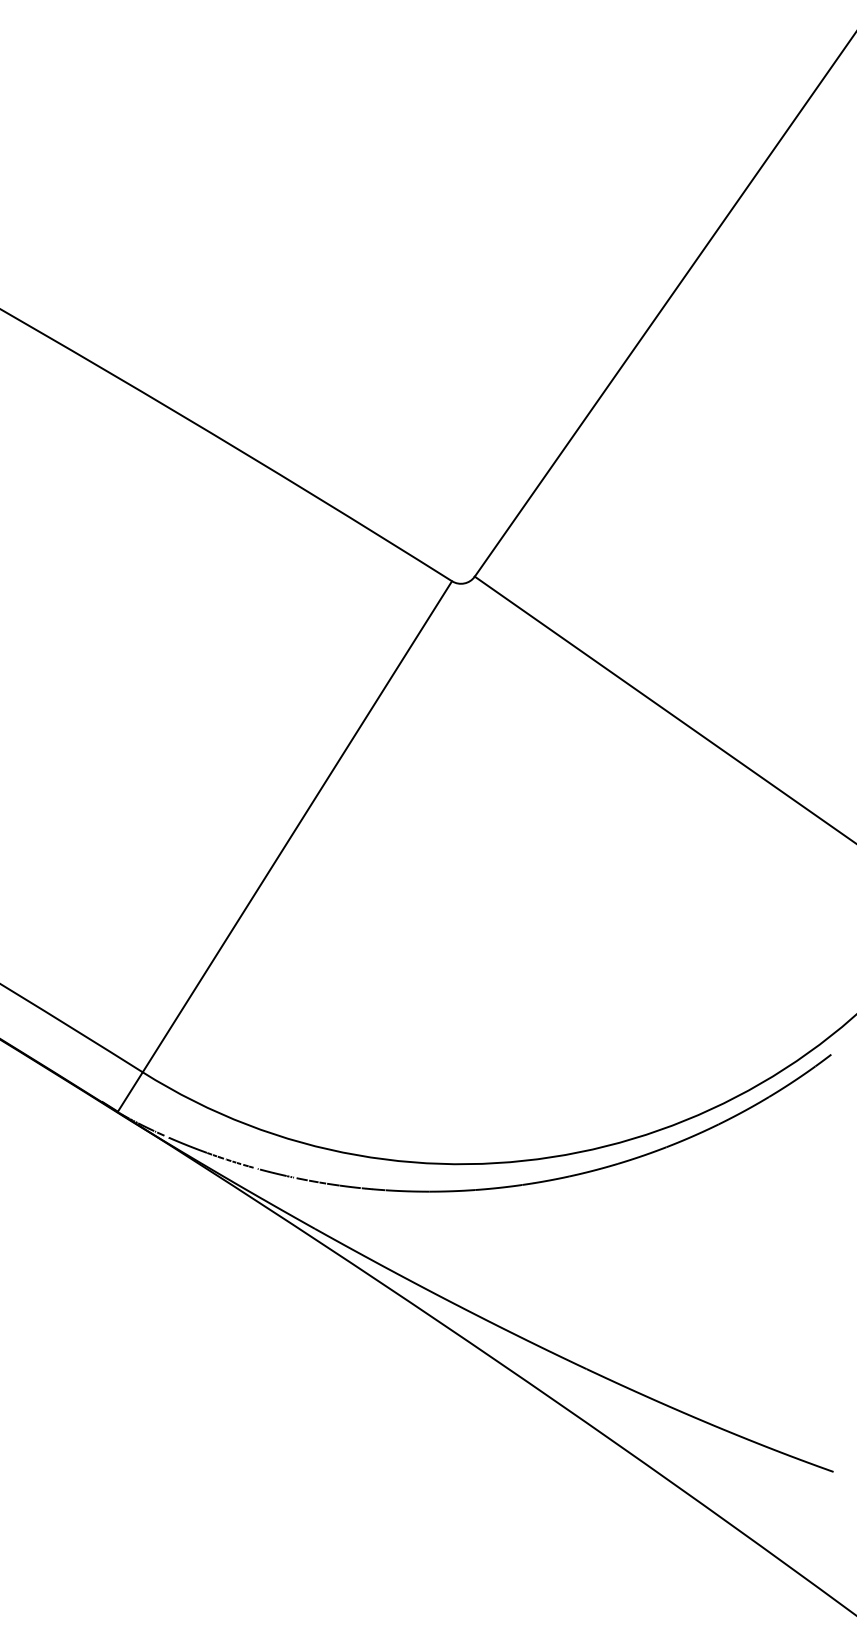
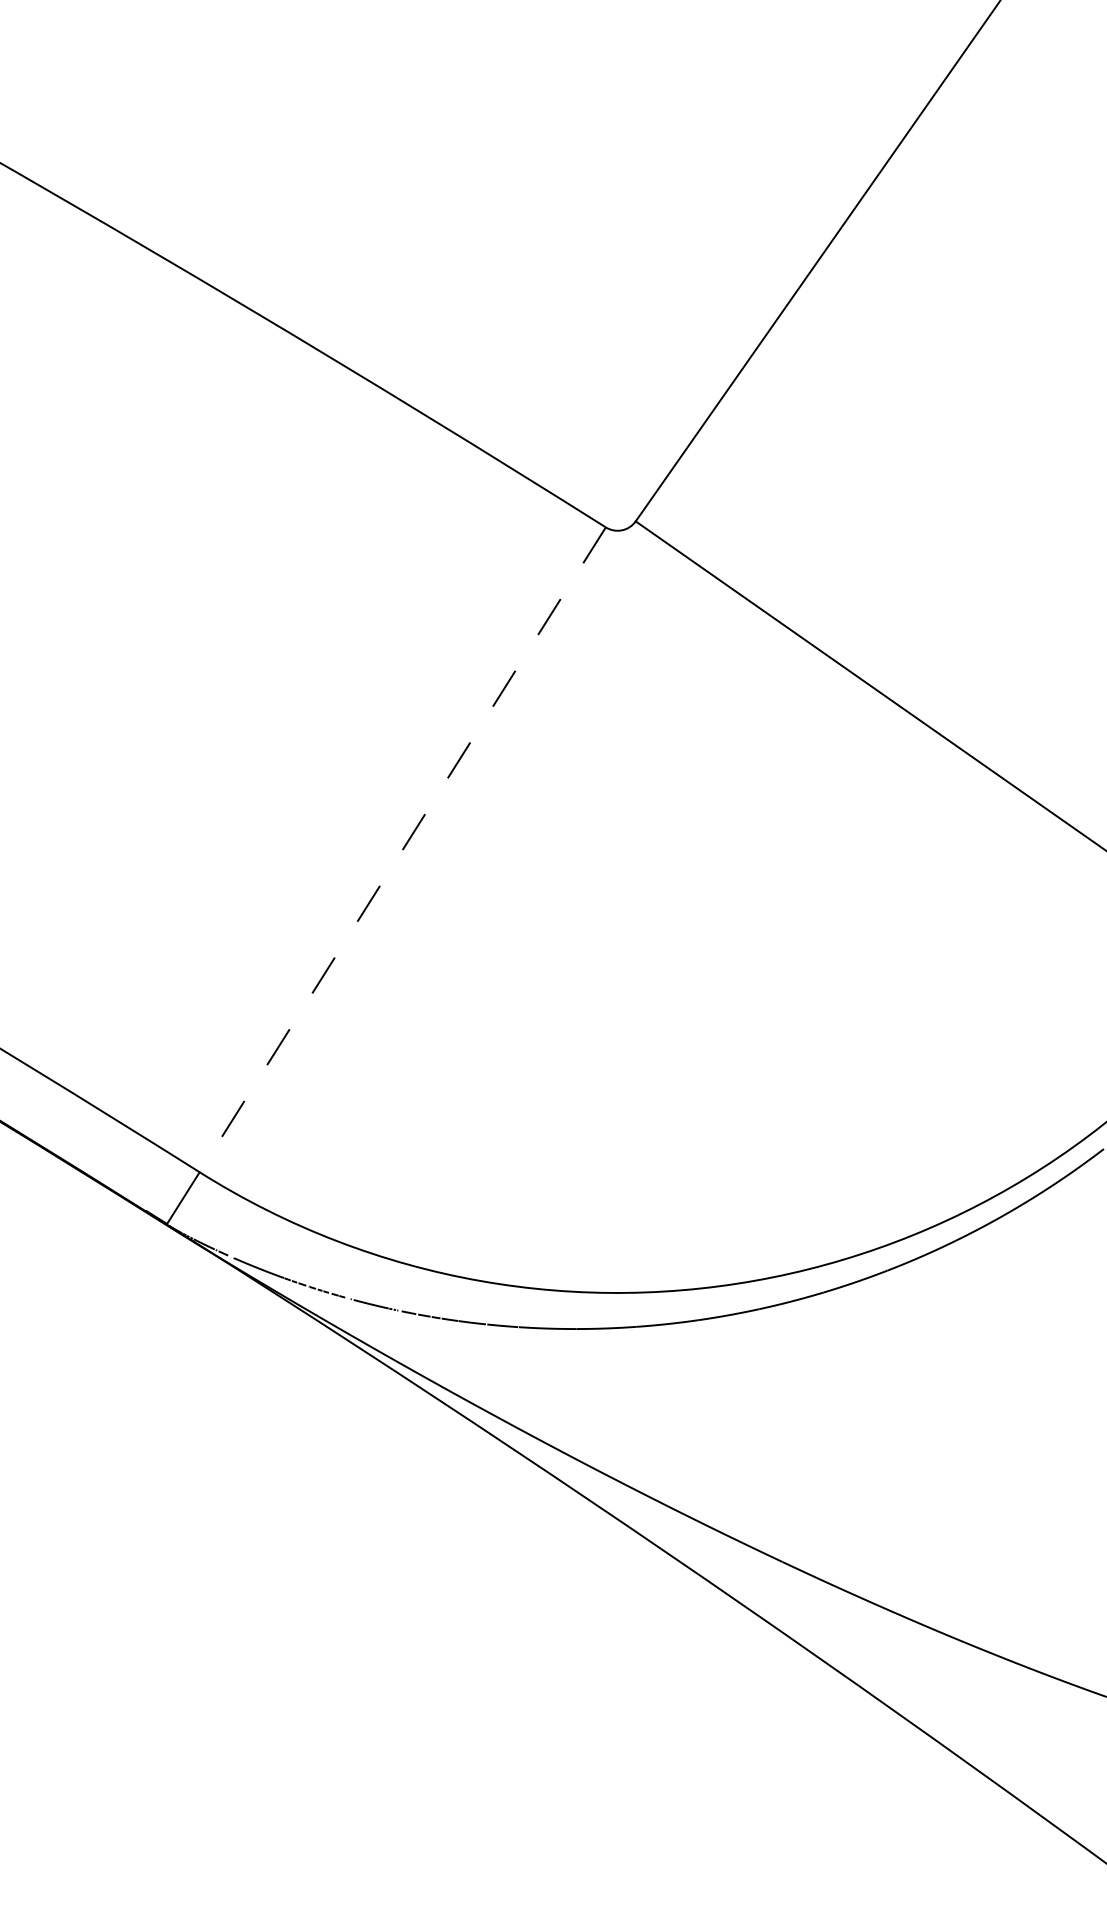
line: (297, 827) -> (402, 850), solid -> dashed

